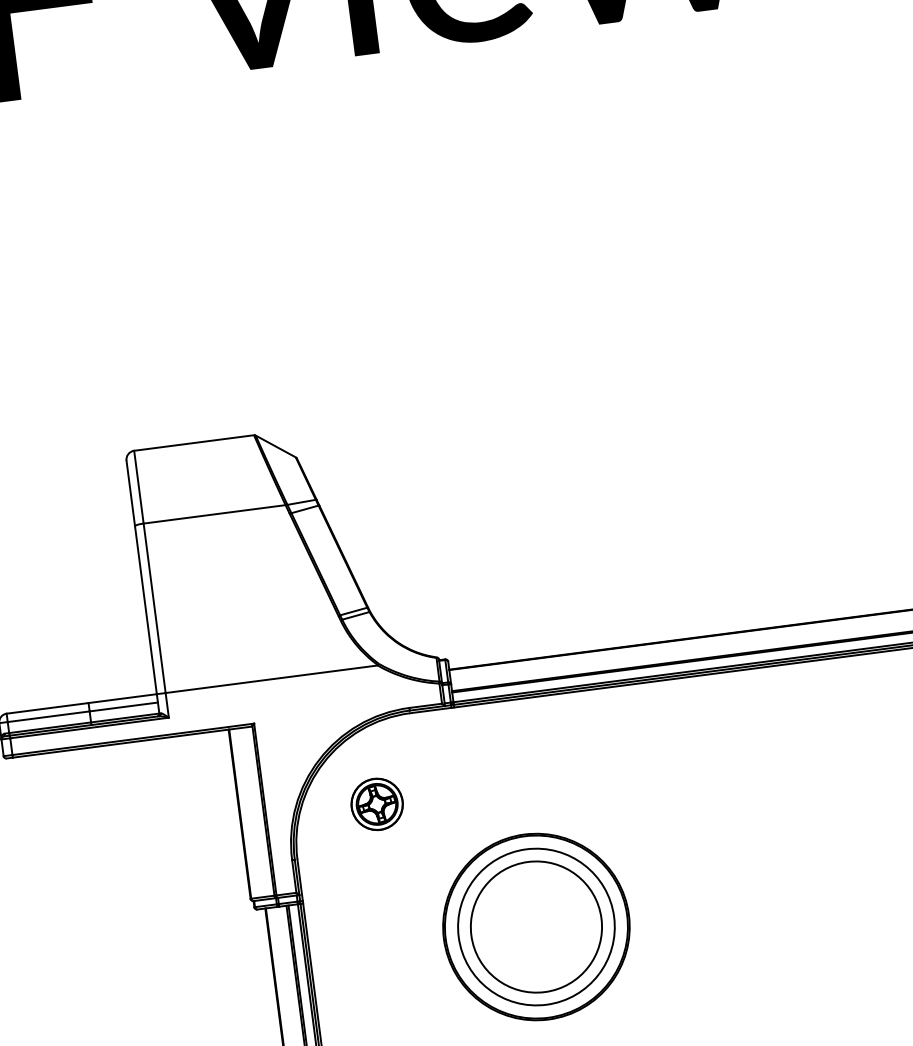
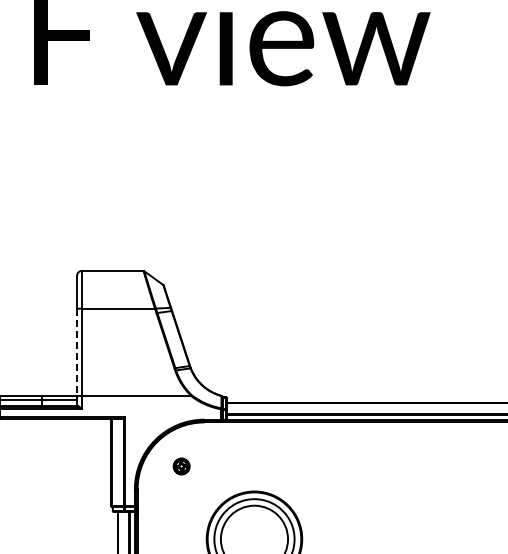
line: (146, 611) -> (77, 353), solid -> dashed
part: (376, 804) -> (181, 466), size x0.6

